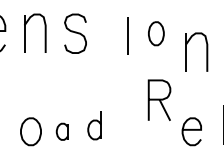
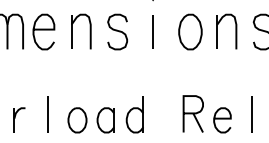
part: (156, 33) -> (190, 31), size x1.67
line: (127, 35) -> (152, 31), moved
part: (186, 52) -> (217, 31), moved
part: (158, 99) -> (192, 113), moved
part: (94, 125) -> (134, 114), size x1.43
part: (62, 131) -> (105, 120), size x1.67

